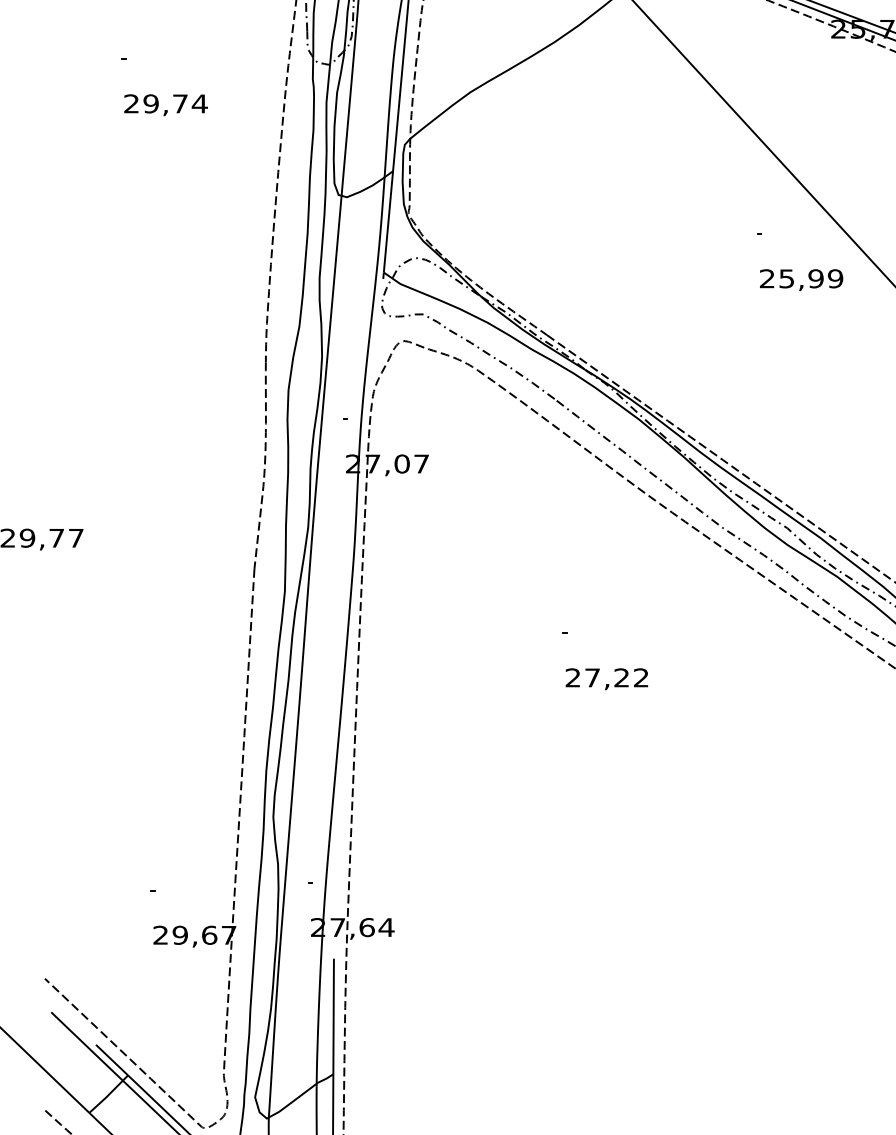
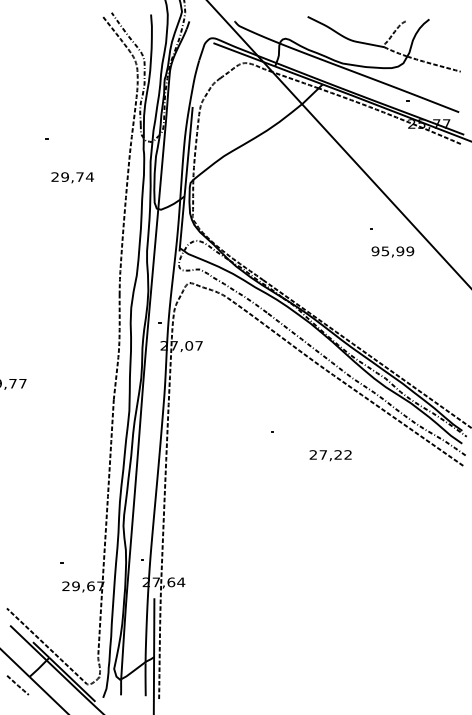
text: (165, 104) -> (72, 177), moved
text: (767, 279) -> (375, 251), 25,99 -> 95,99
text: (606, 678) -> (330, 455), moved

